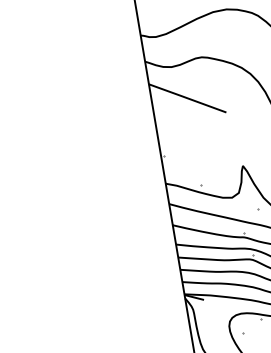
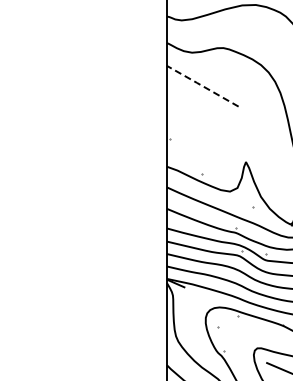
line: (187, 97) -> (202, 85), solid -> dashed

